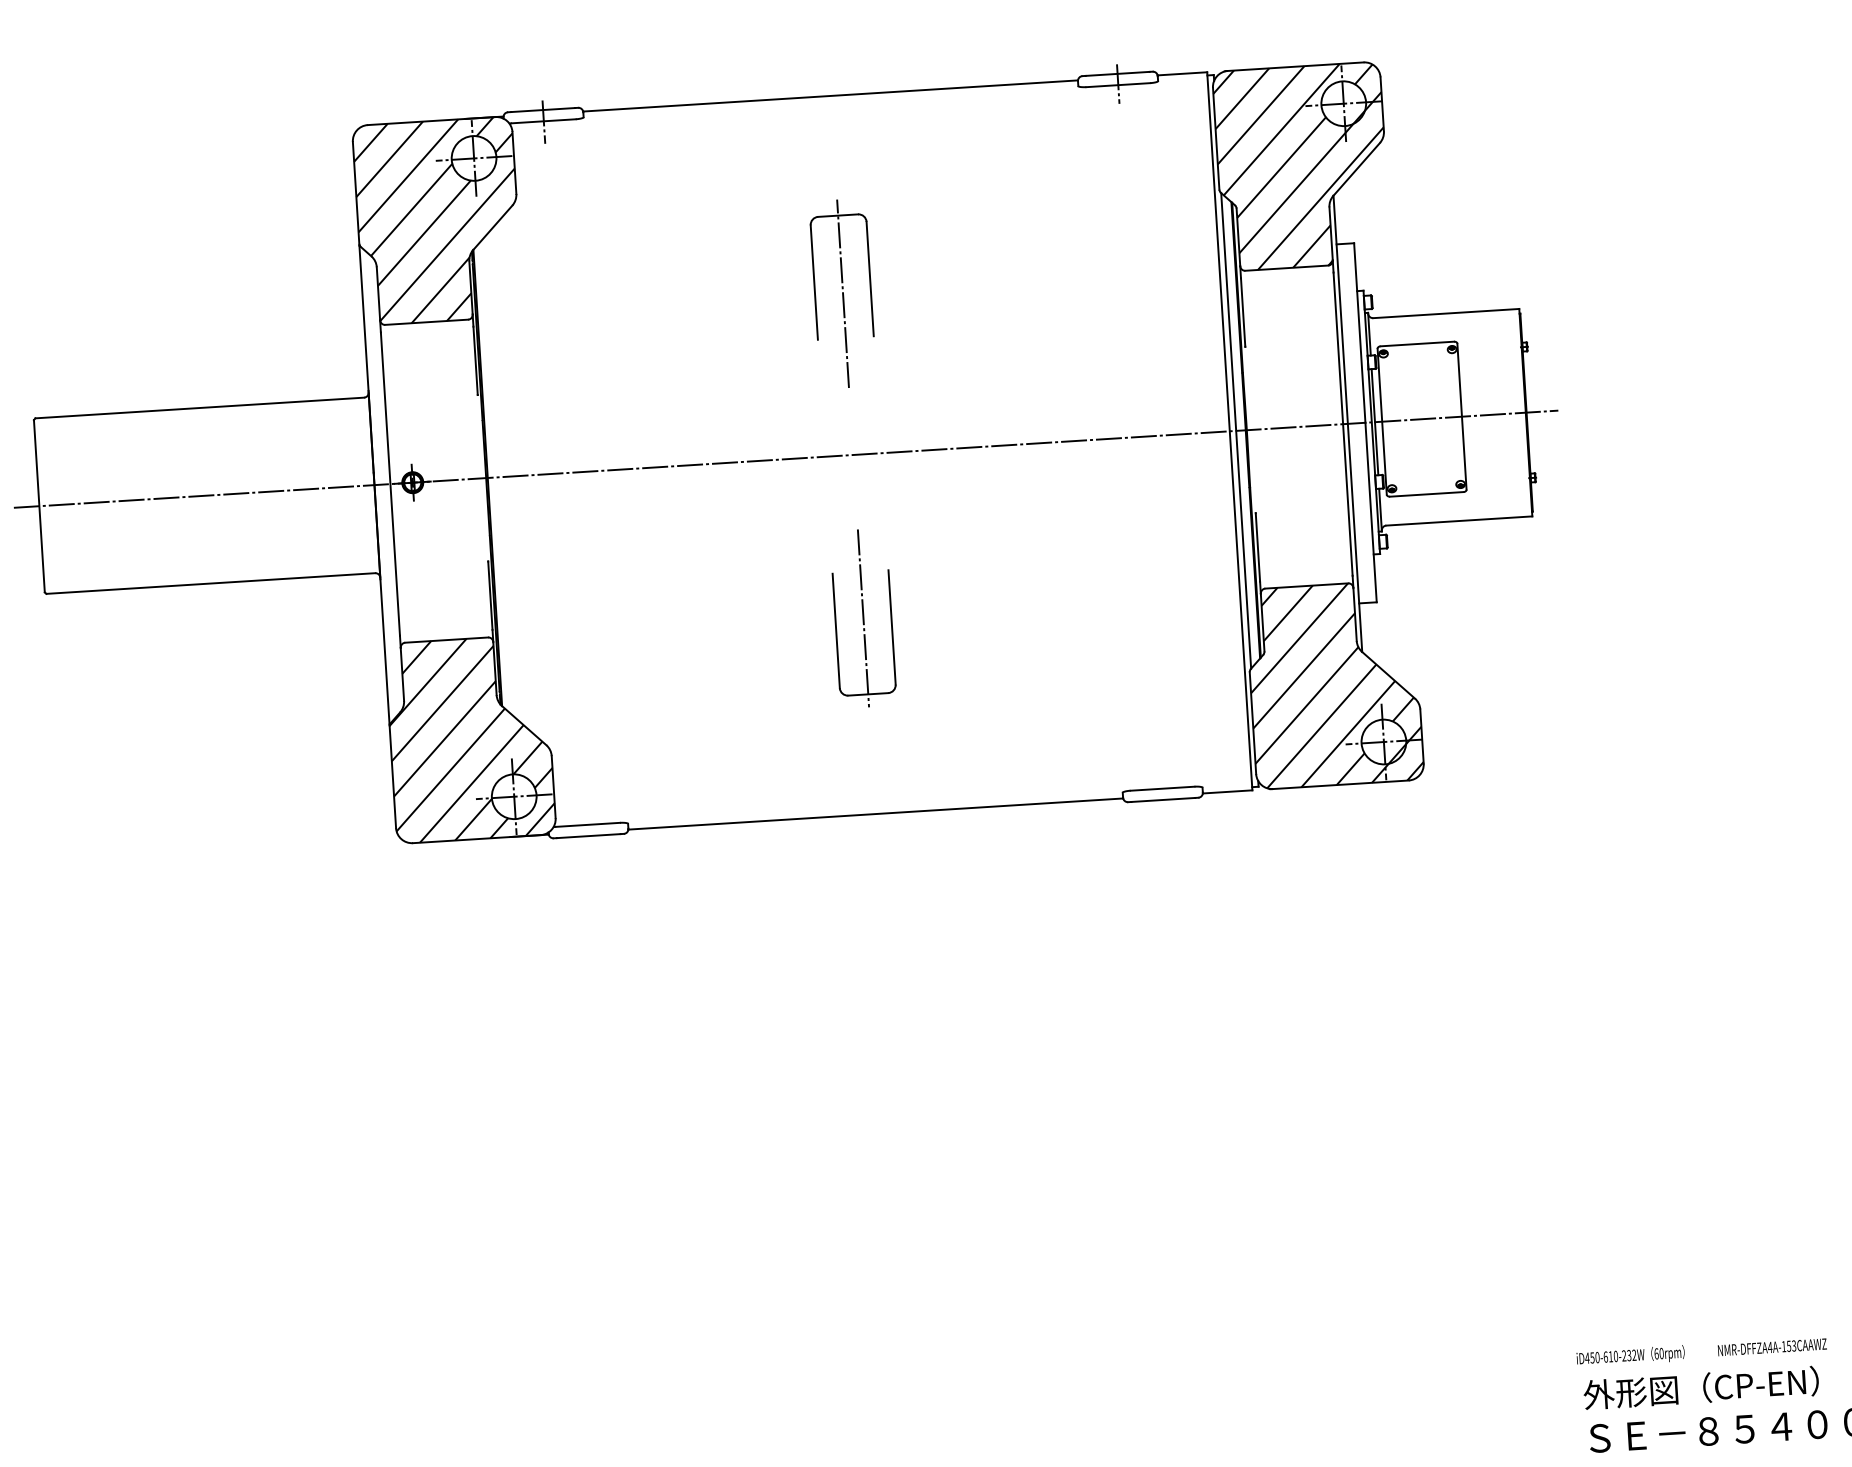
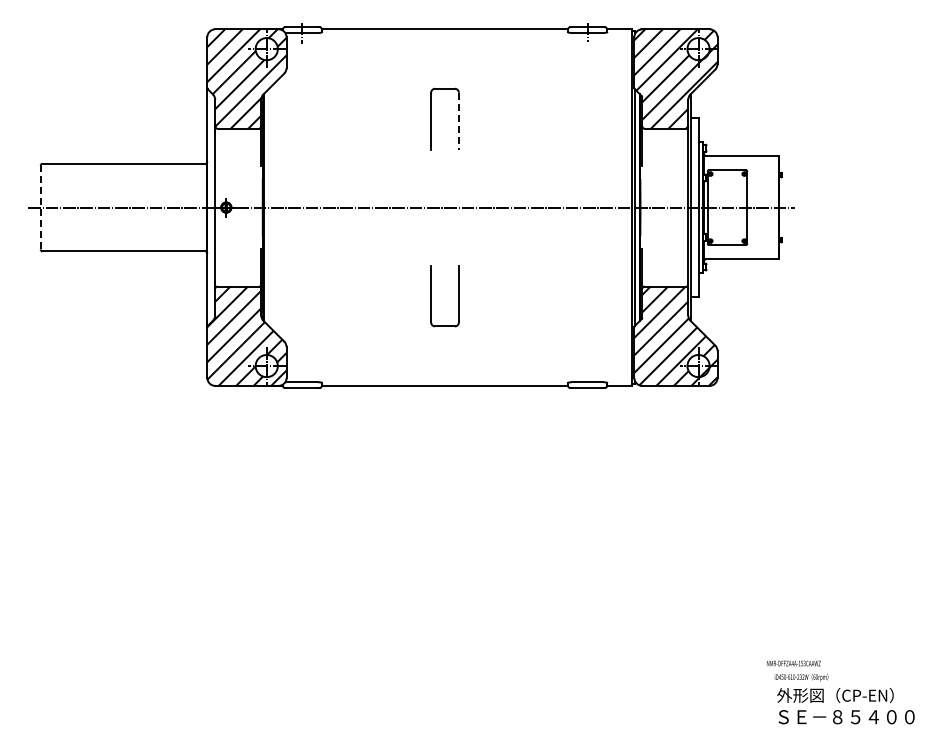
line: (869, 279) -> (458, 121), solid -> dashed
line: (844, 293) -> (445, 127), removed
line: (38, 506) -> (40, 207), solid -> dashed
line: (864, 617) -> (445, 288), removed
text: (1771, 1347) -> (793, 663), moved

